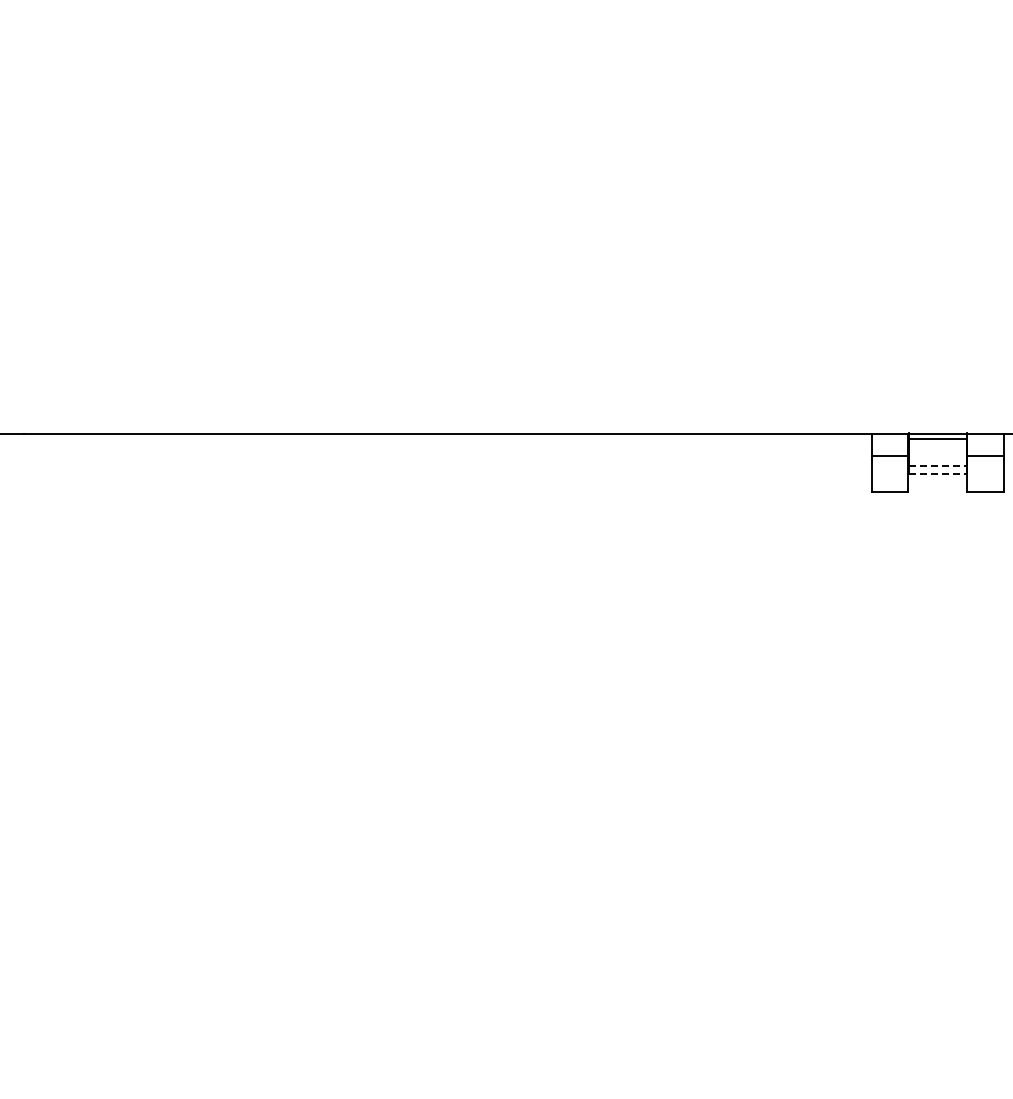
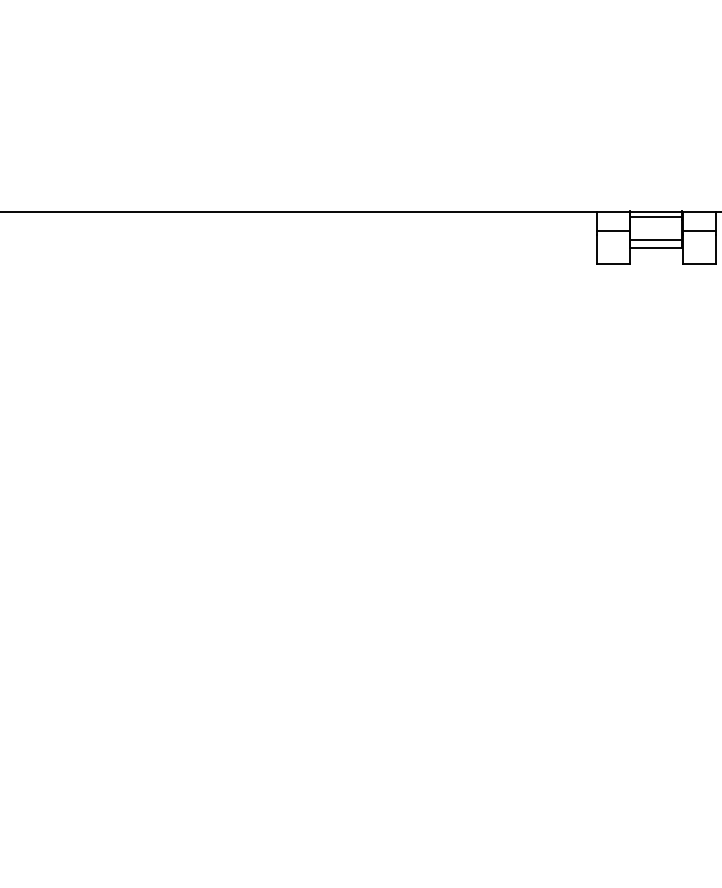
line: (937, 465) -> (656, 240), dashed -> solid
line: (937, 474) -> (656, 248), dashed -> solid

